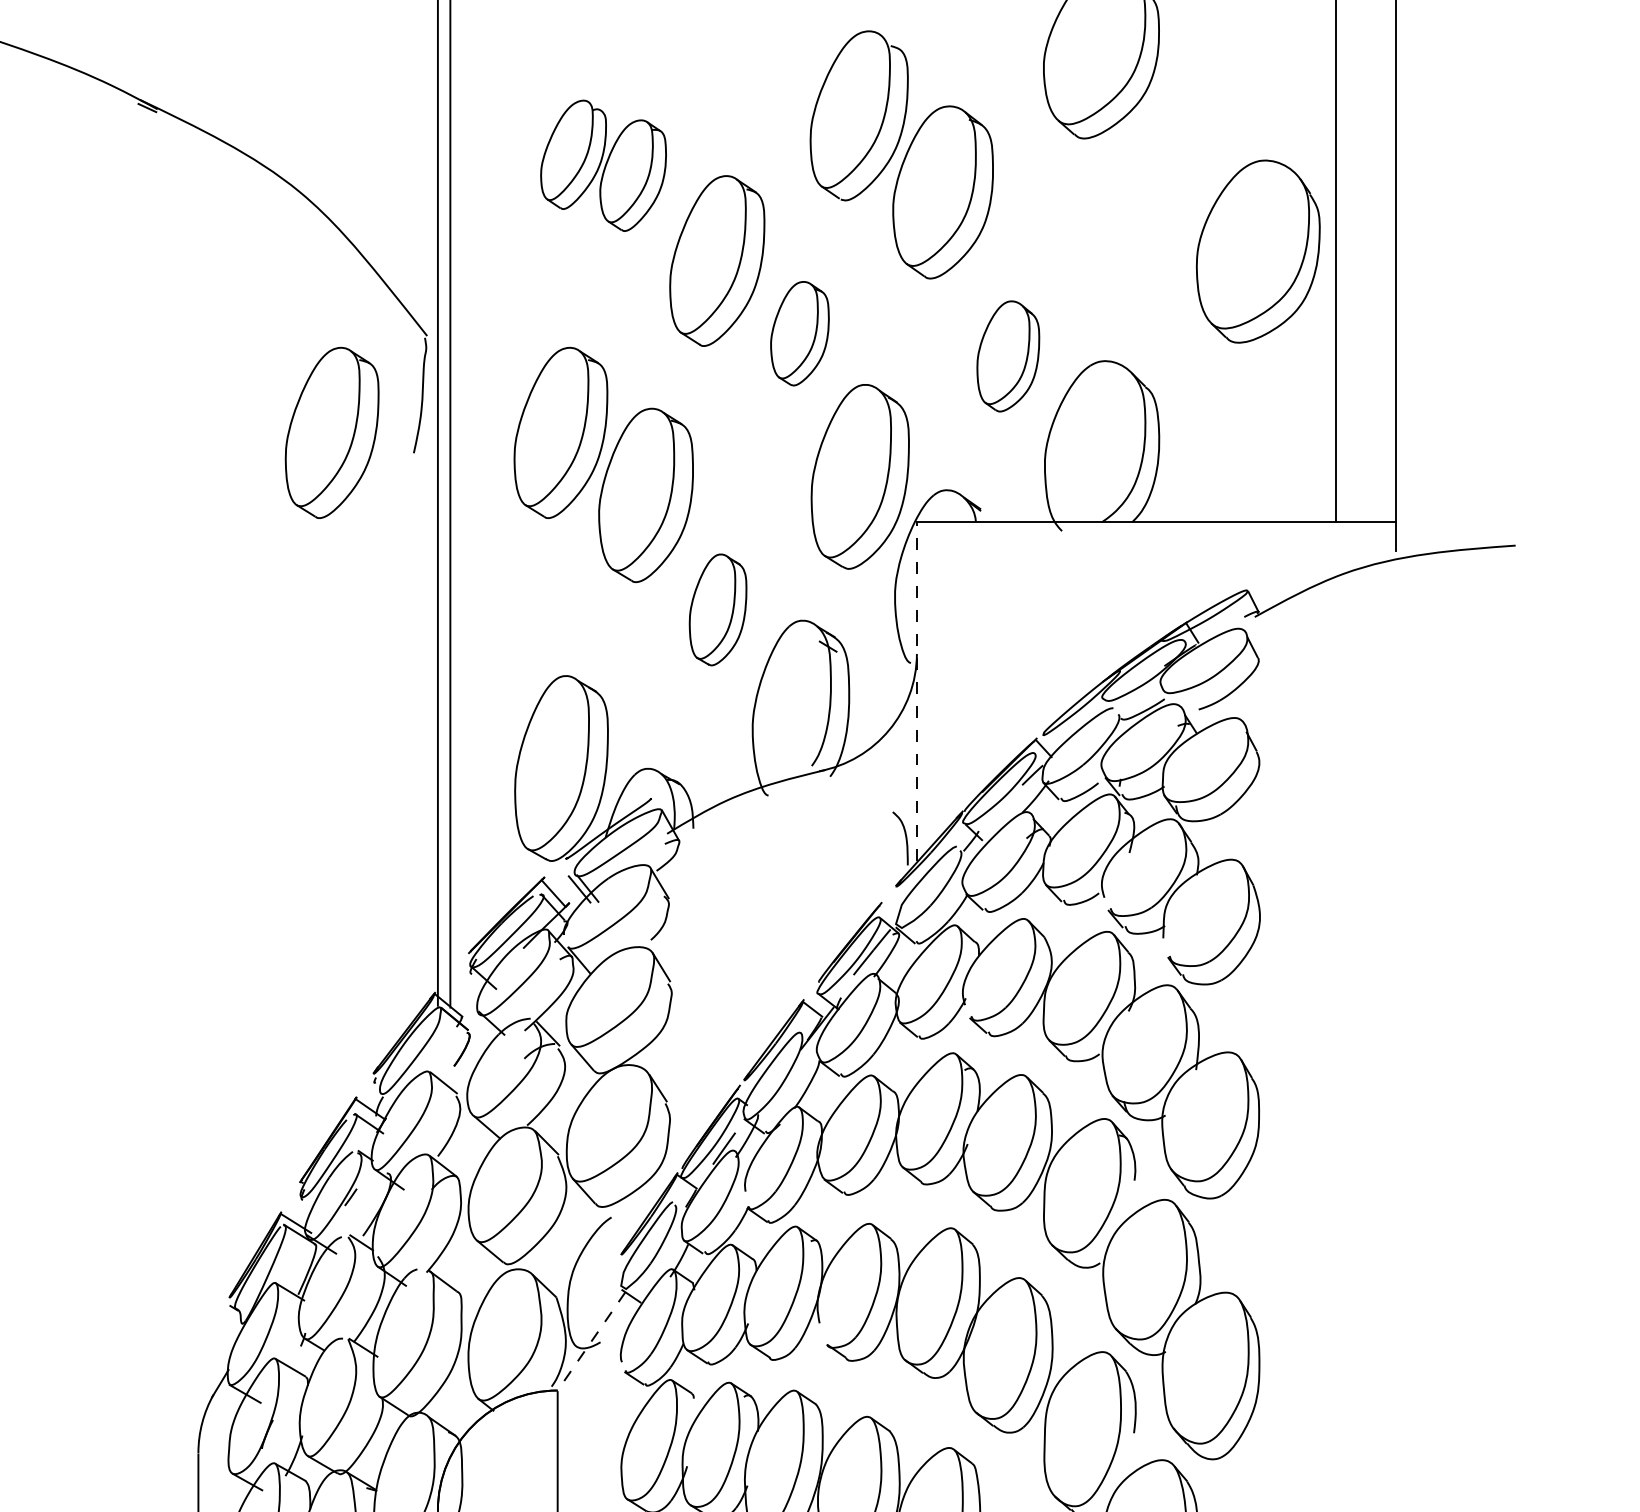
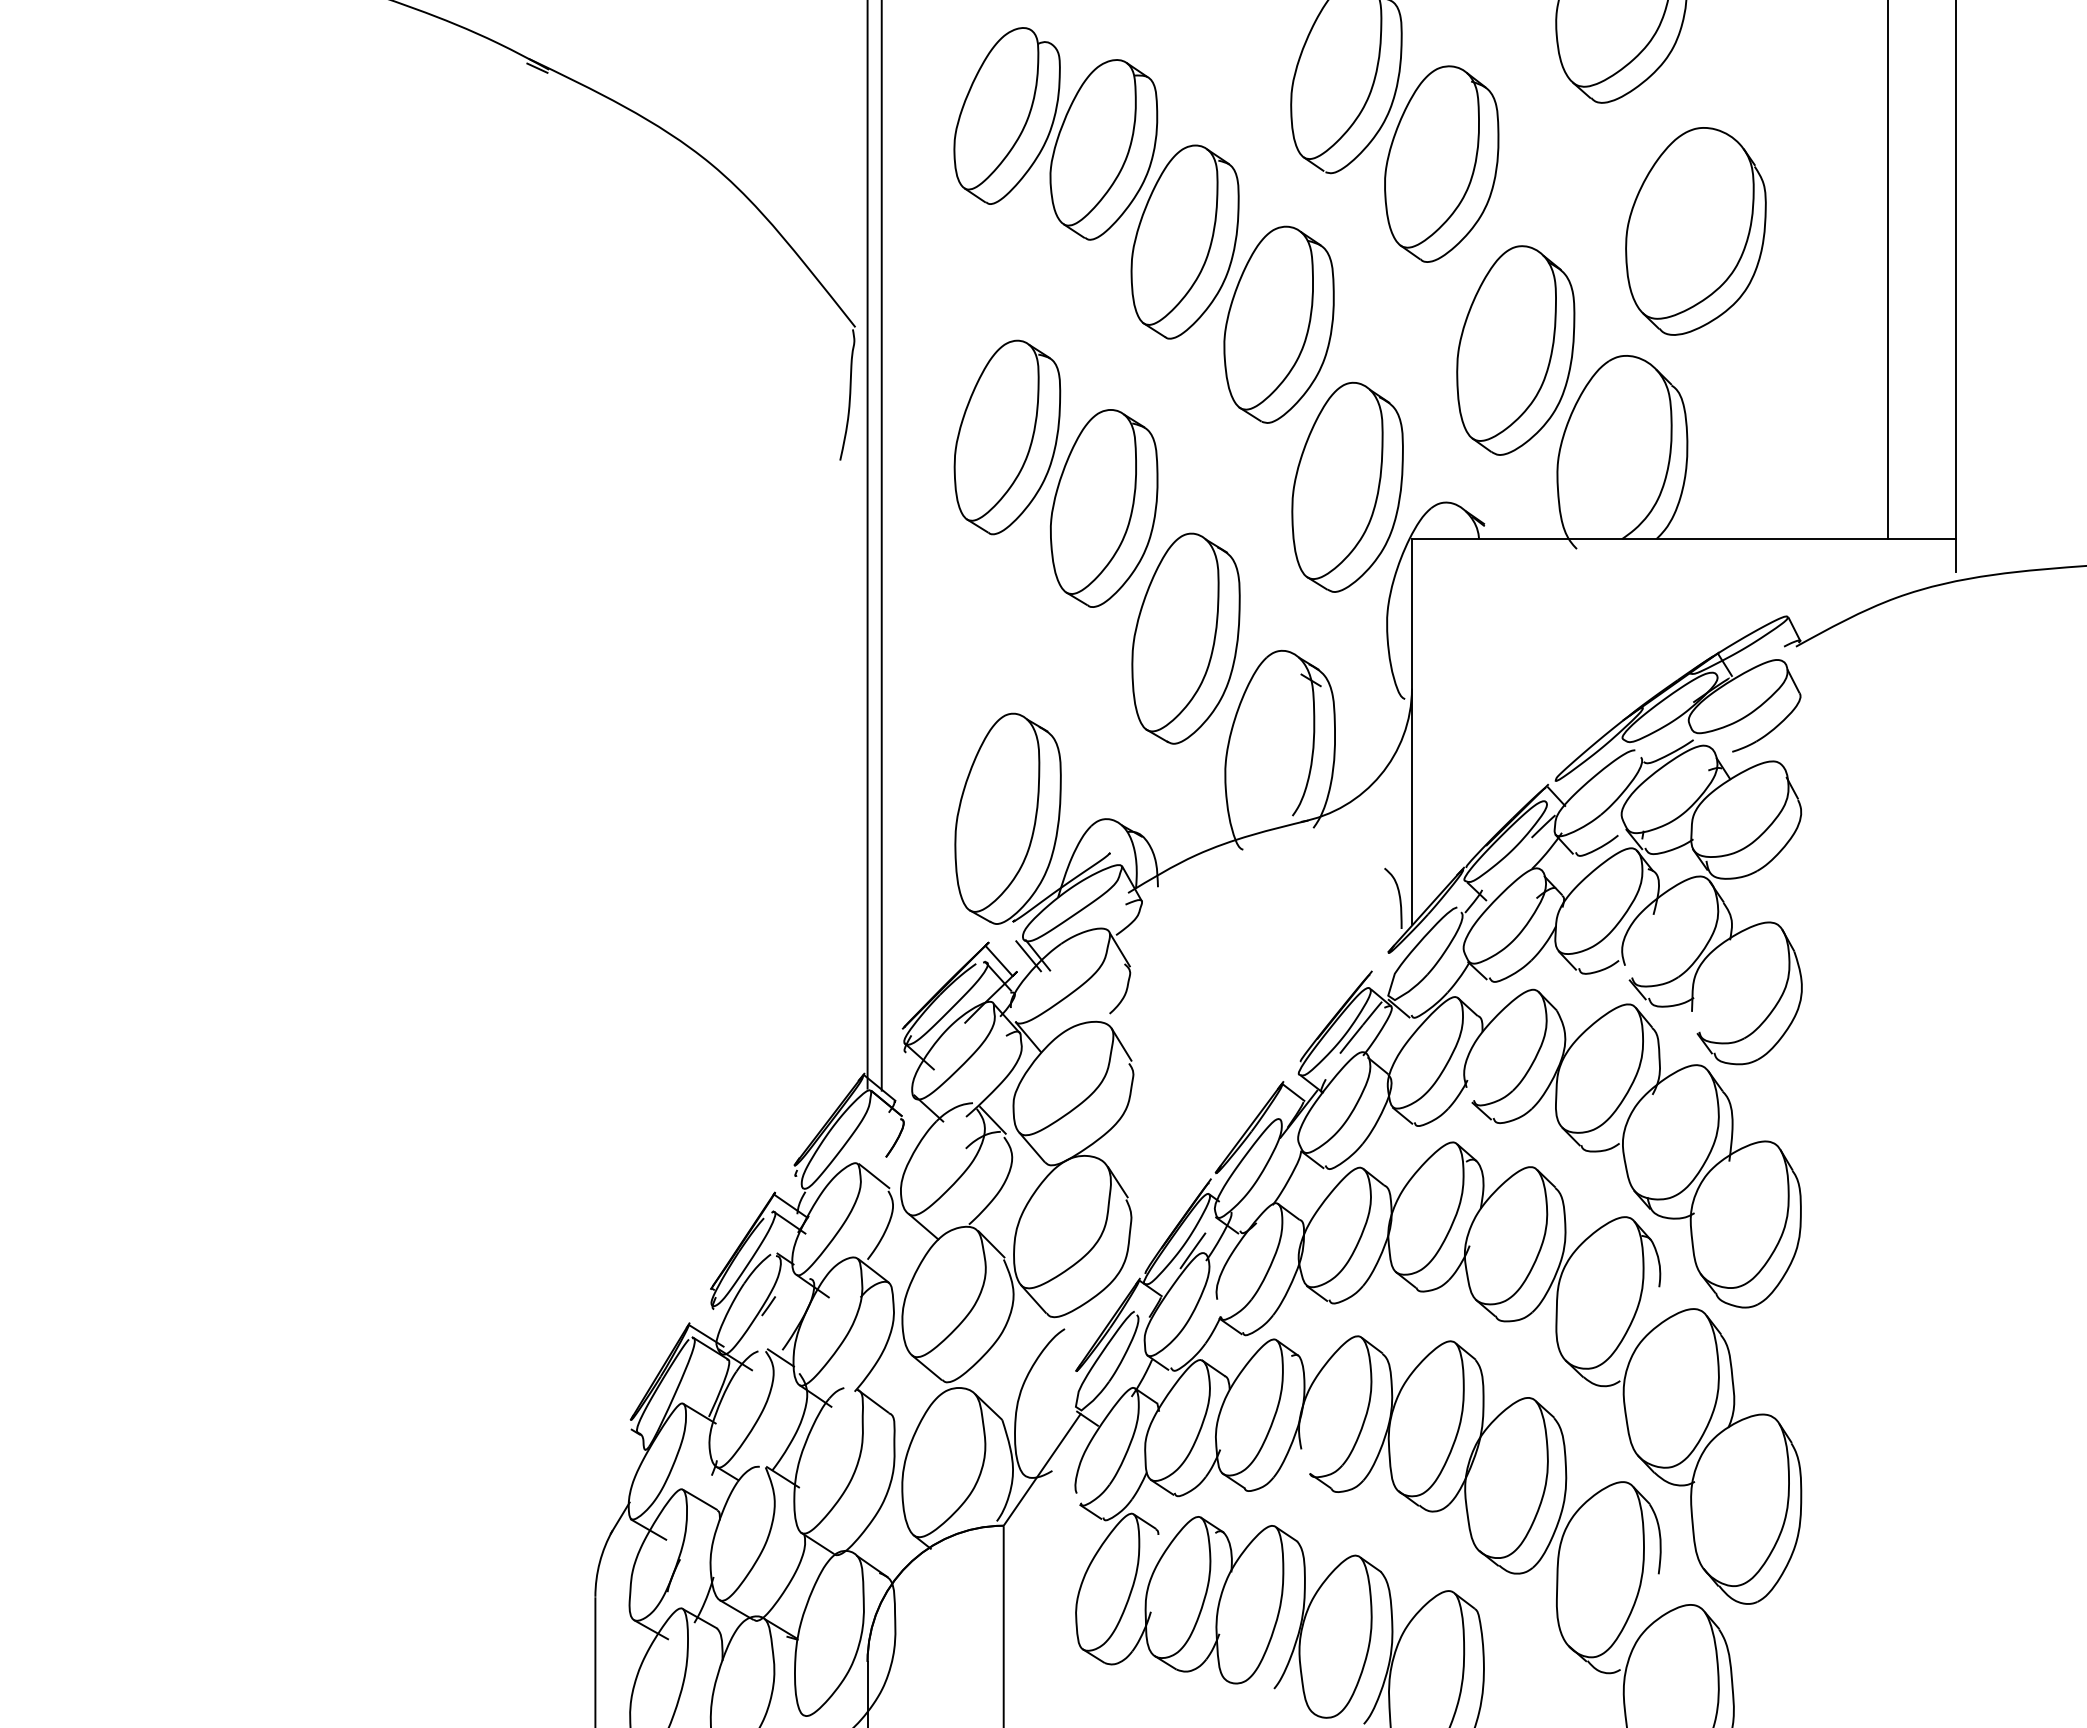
part: (603, 165) -> (1055, 133), size x1.43
part: (1257, 251) -> (1695, 231), moved
part: (799, 333) -> (1278, 324), size x1.67
part: (1008, 356) -> (1515, 350), size x1.67
part: (332, 432) -> (747, 437), removed
part: (717, 609) -> (1185, 638), size x1.67
line: (916, 691) -> (1411, 731), dashed -> solid
line: (591, 1341) -> (1042, 1469), dashed -> solid

